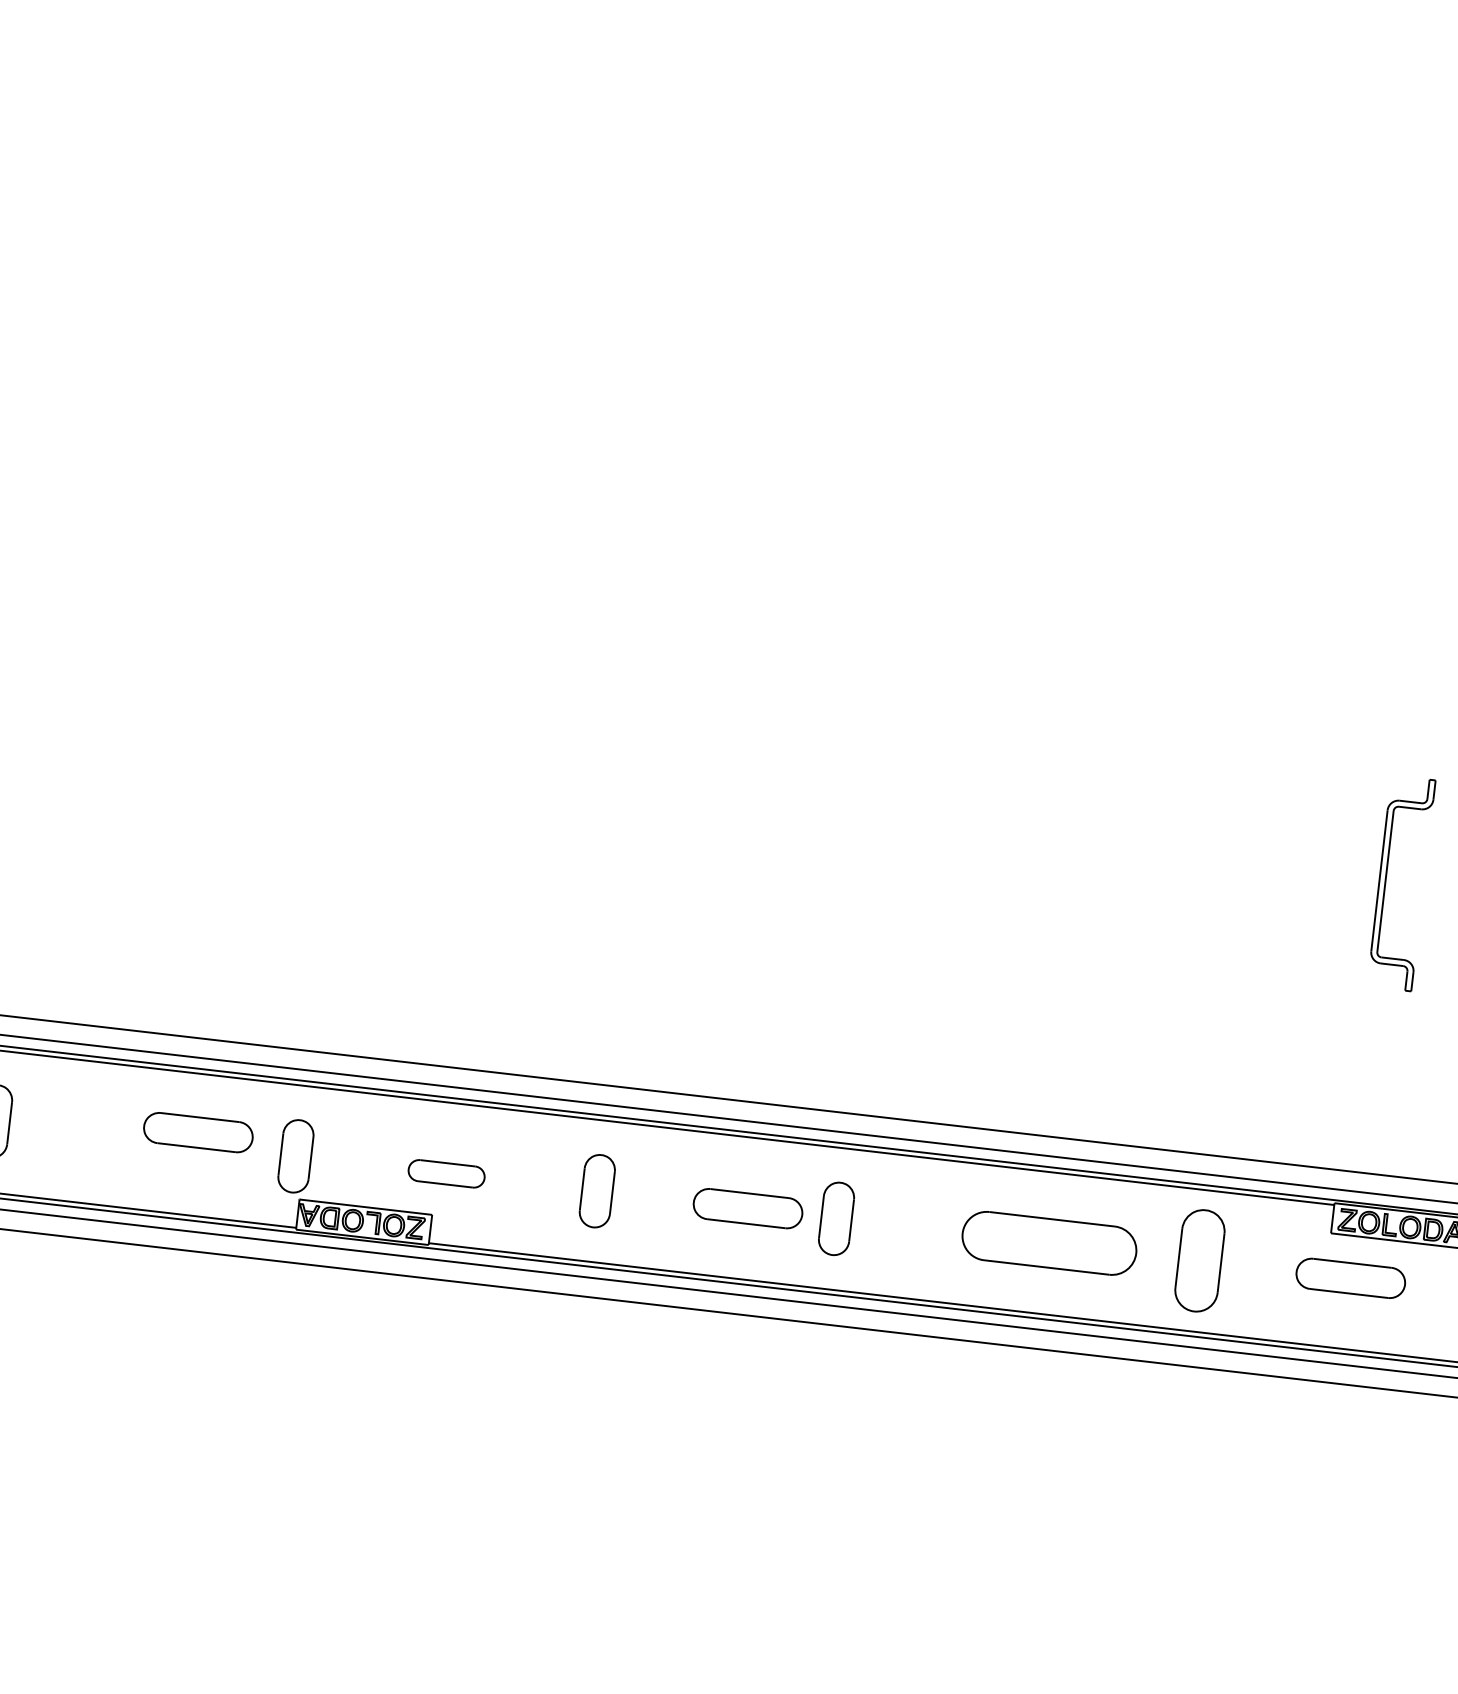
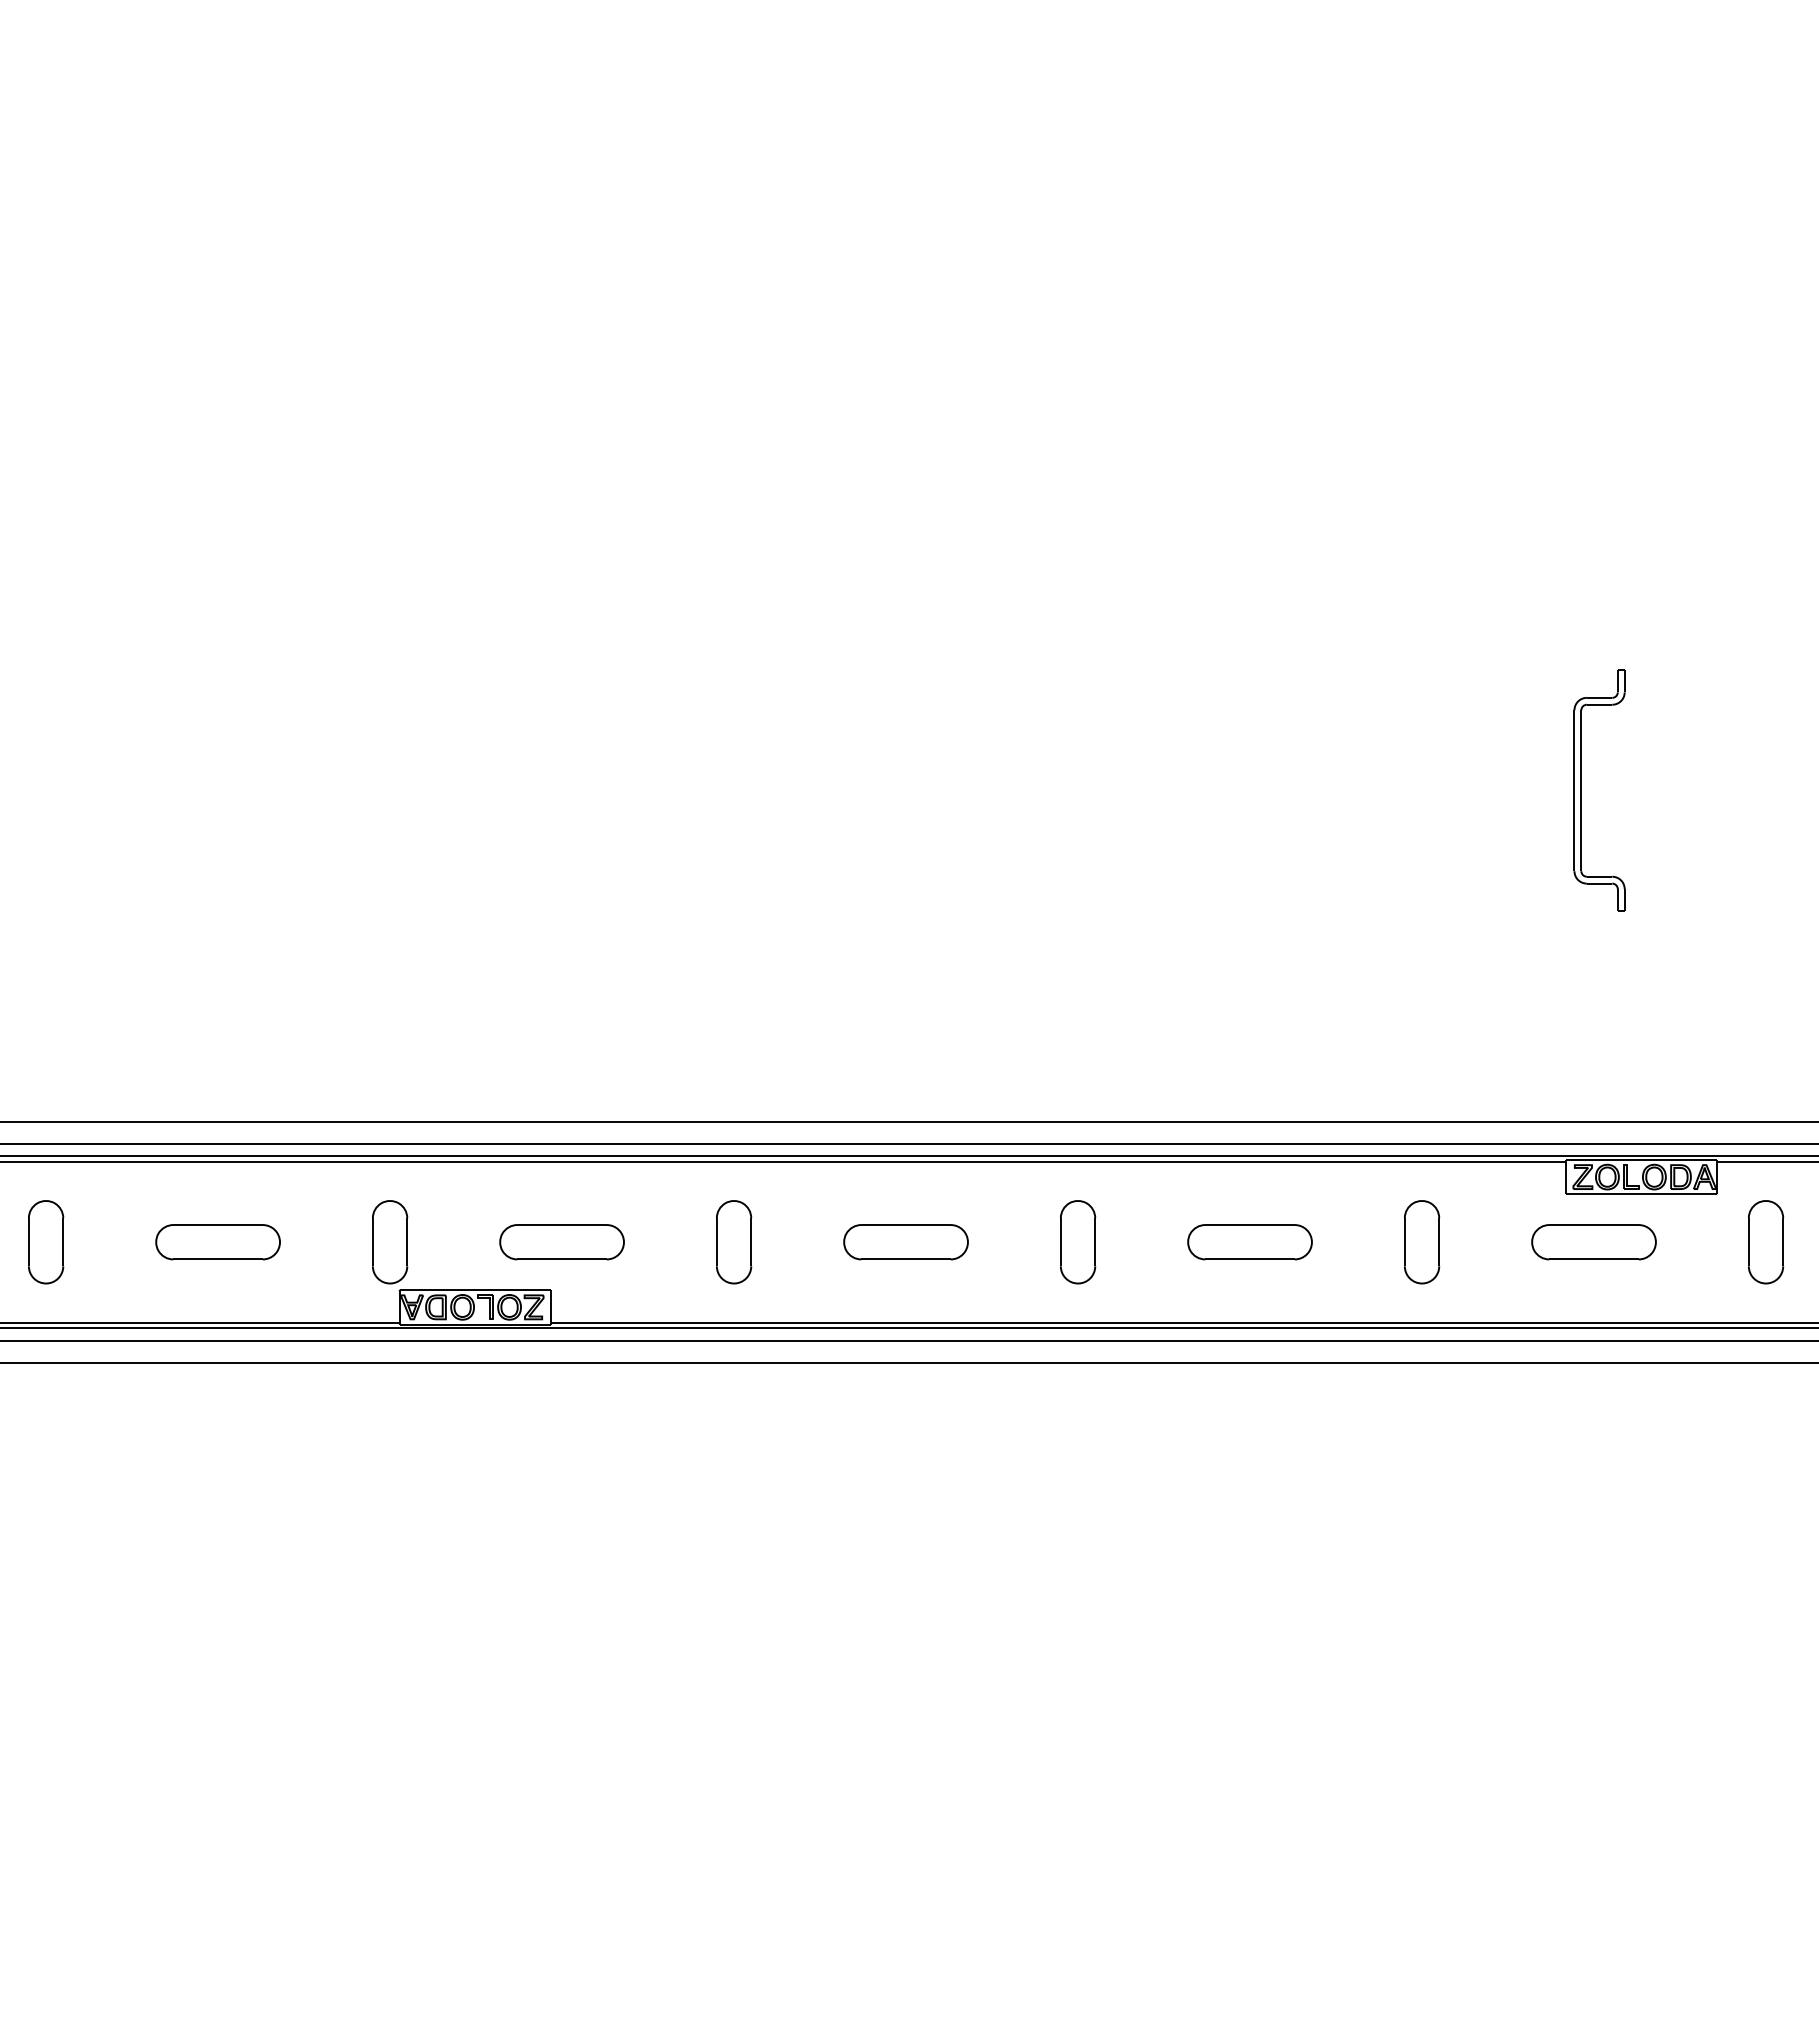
part: (197, 1132) -> (217, 1242), moved
part: (446, 1173) -> (561, 1242), size x1.43
part: (836, 1219) -> (1078, 1242), moved
part: (1048, 1243) -> (1249, 1242), size x0.62
part: (1200, 1261) -> (1422, 1242), size x0.71

